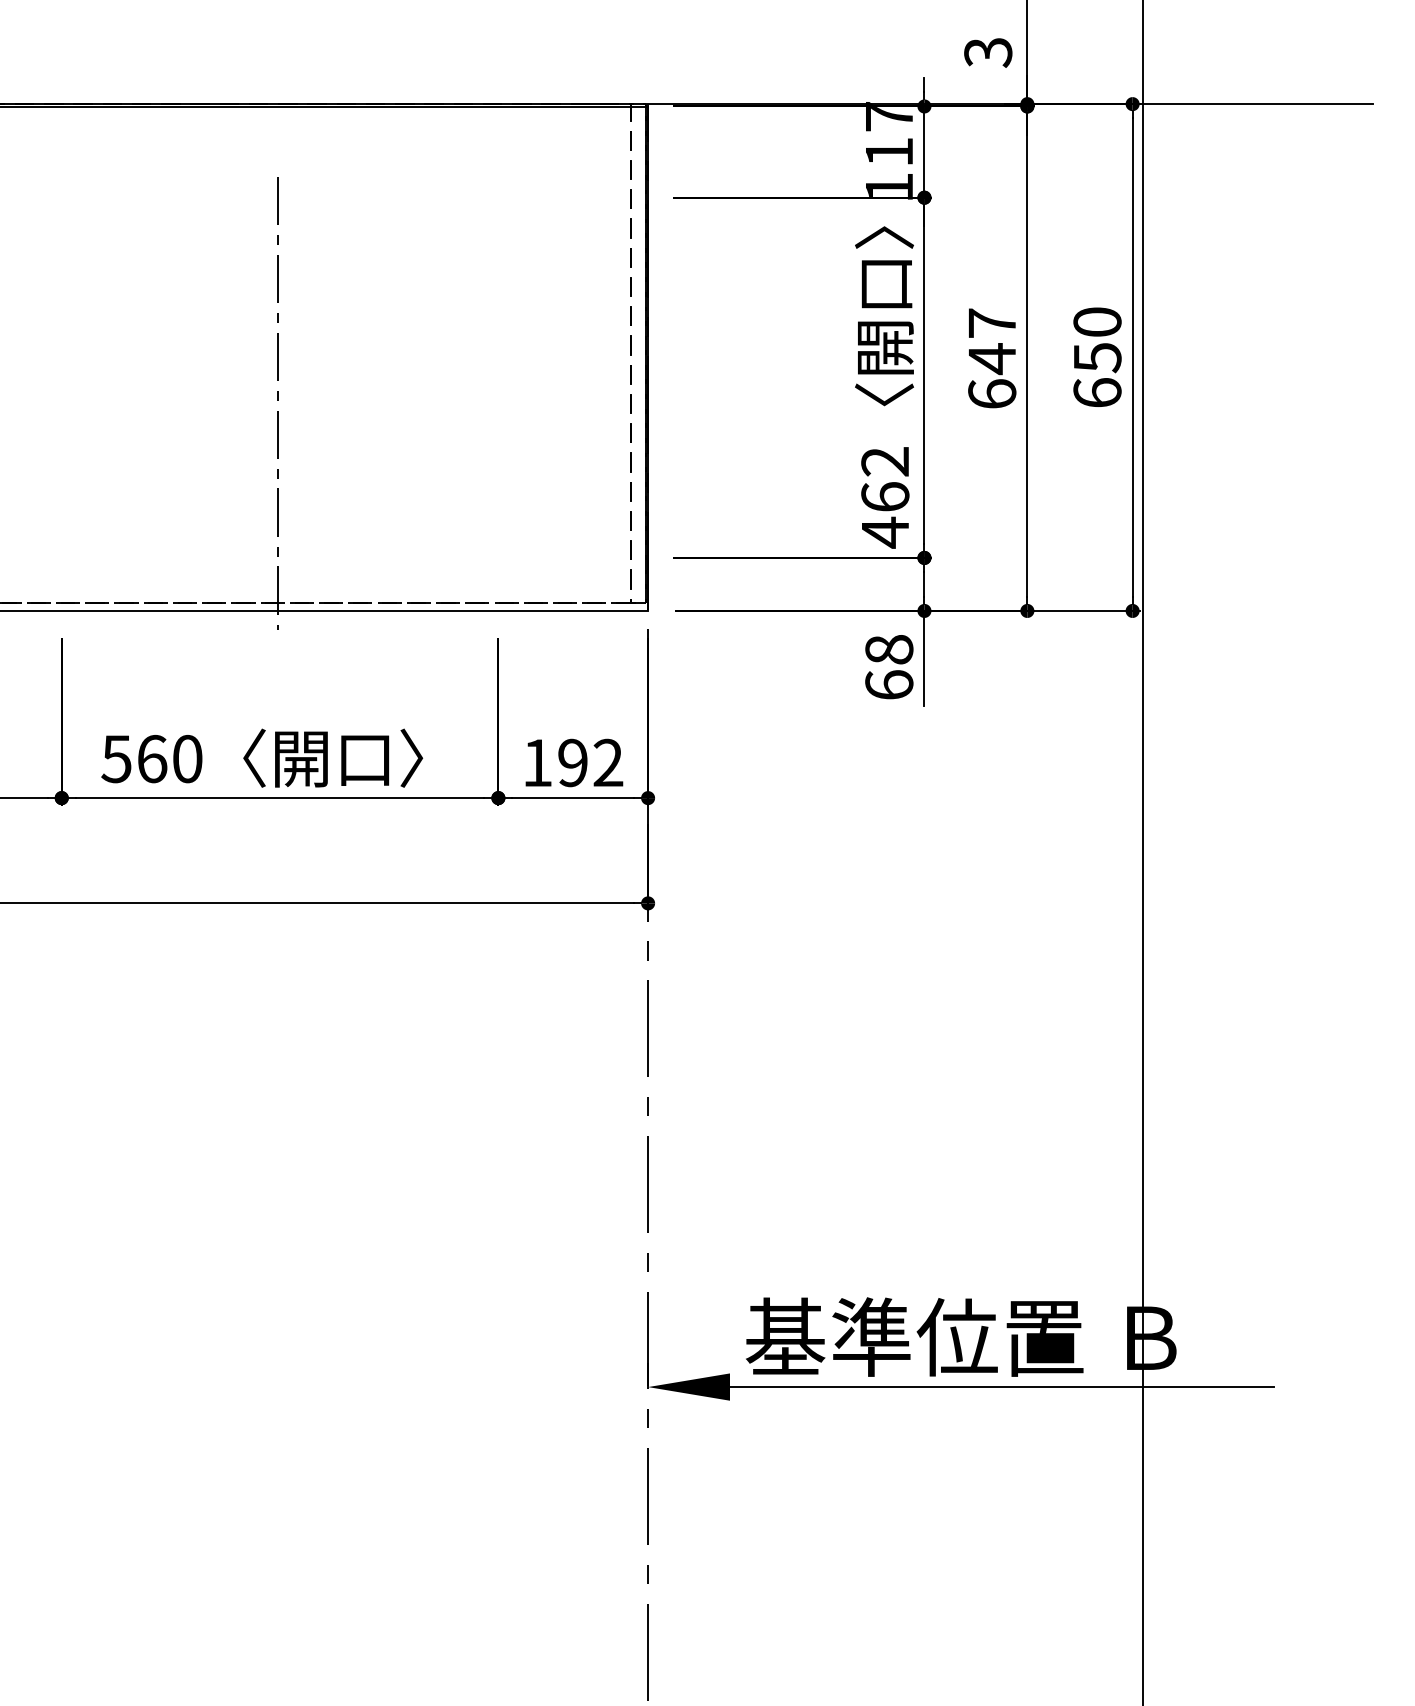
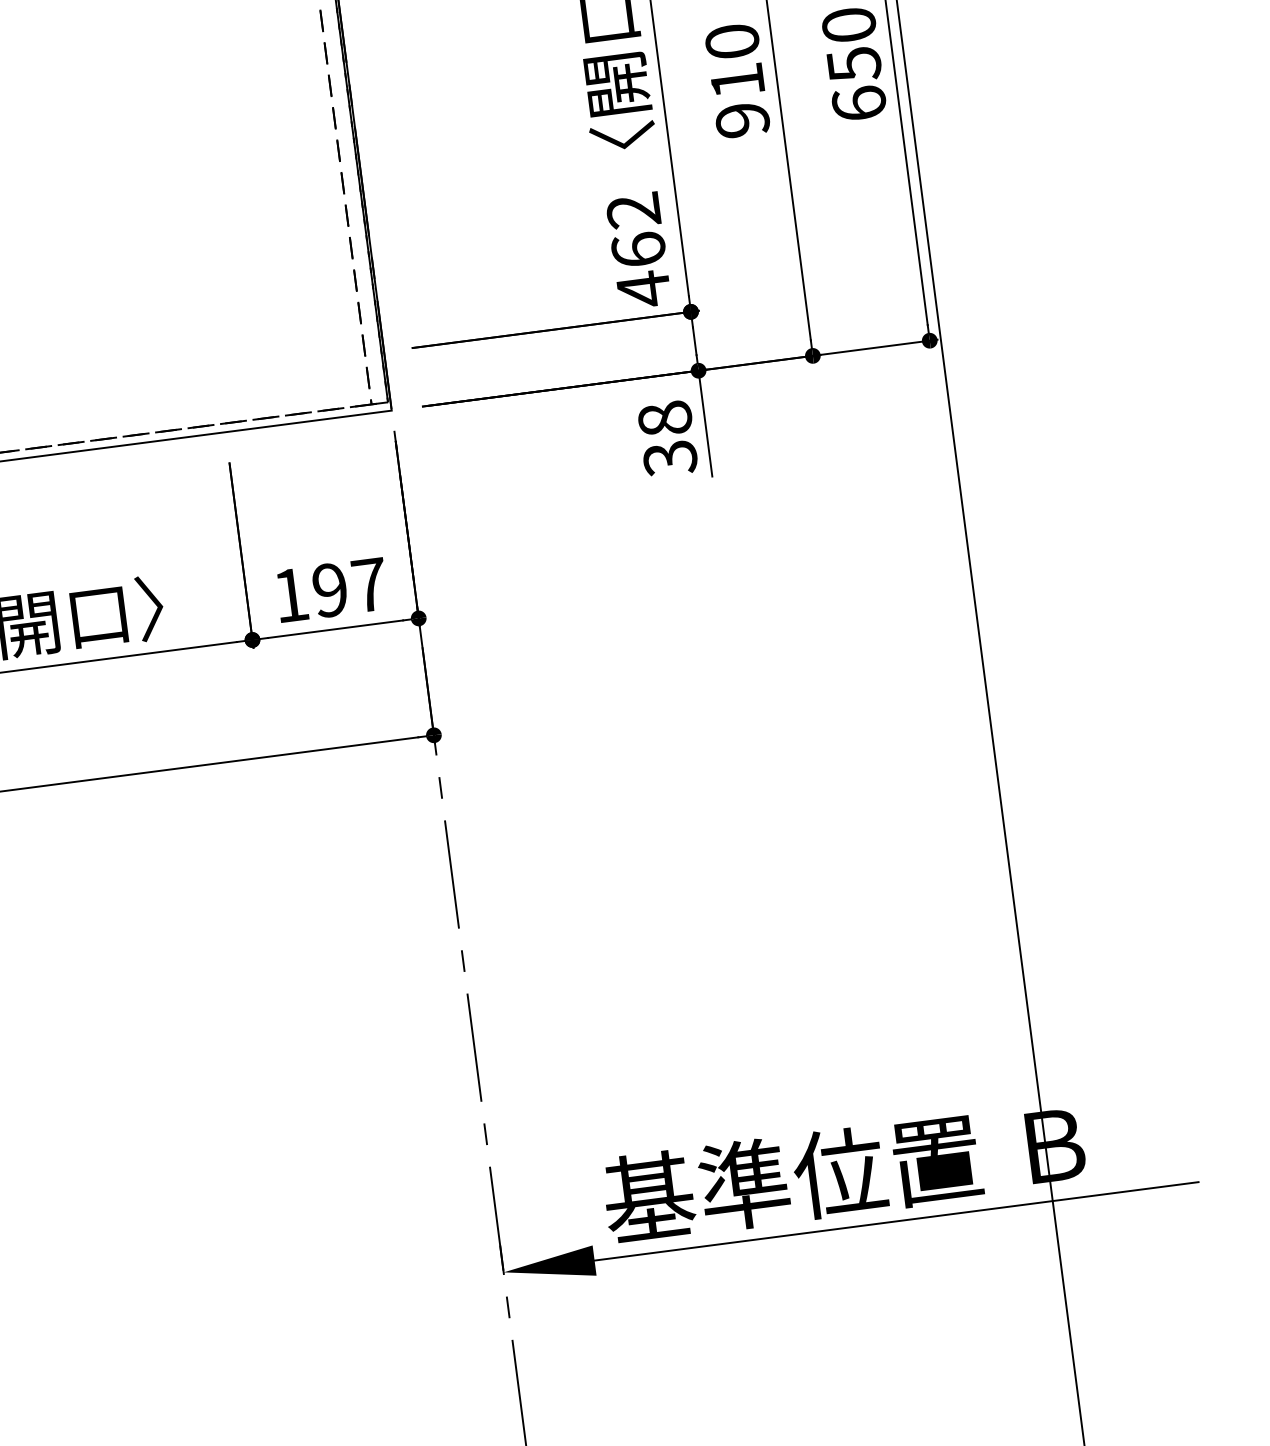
text: (992, 358) -> (737, 80), 647 -> 910
text: (889, 685) -> (670, 458), 68 -> 38
text: (608, 762) -> (369, 584), 192 -> 197

